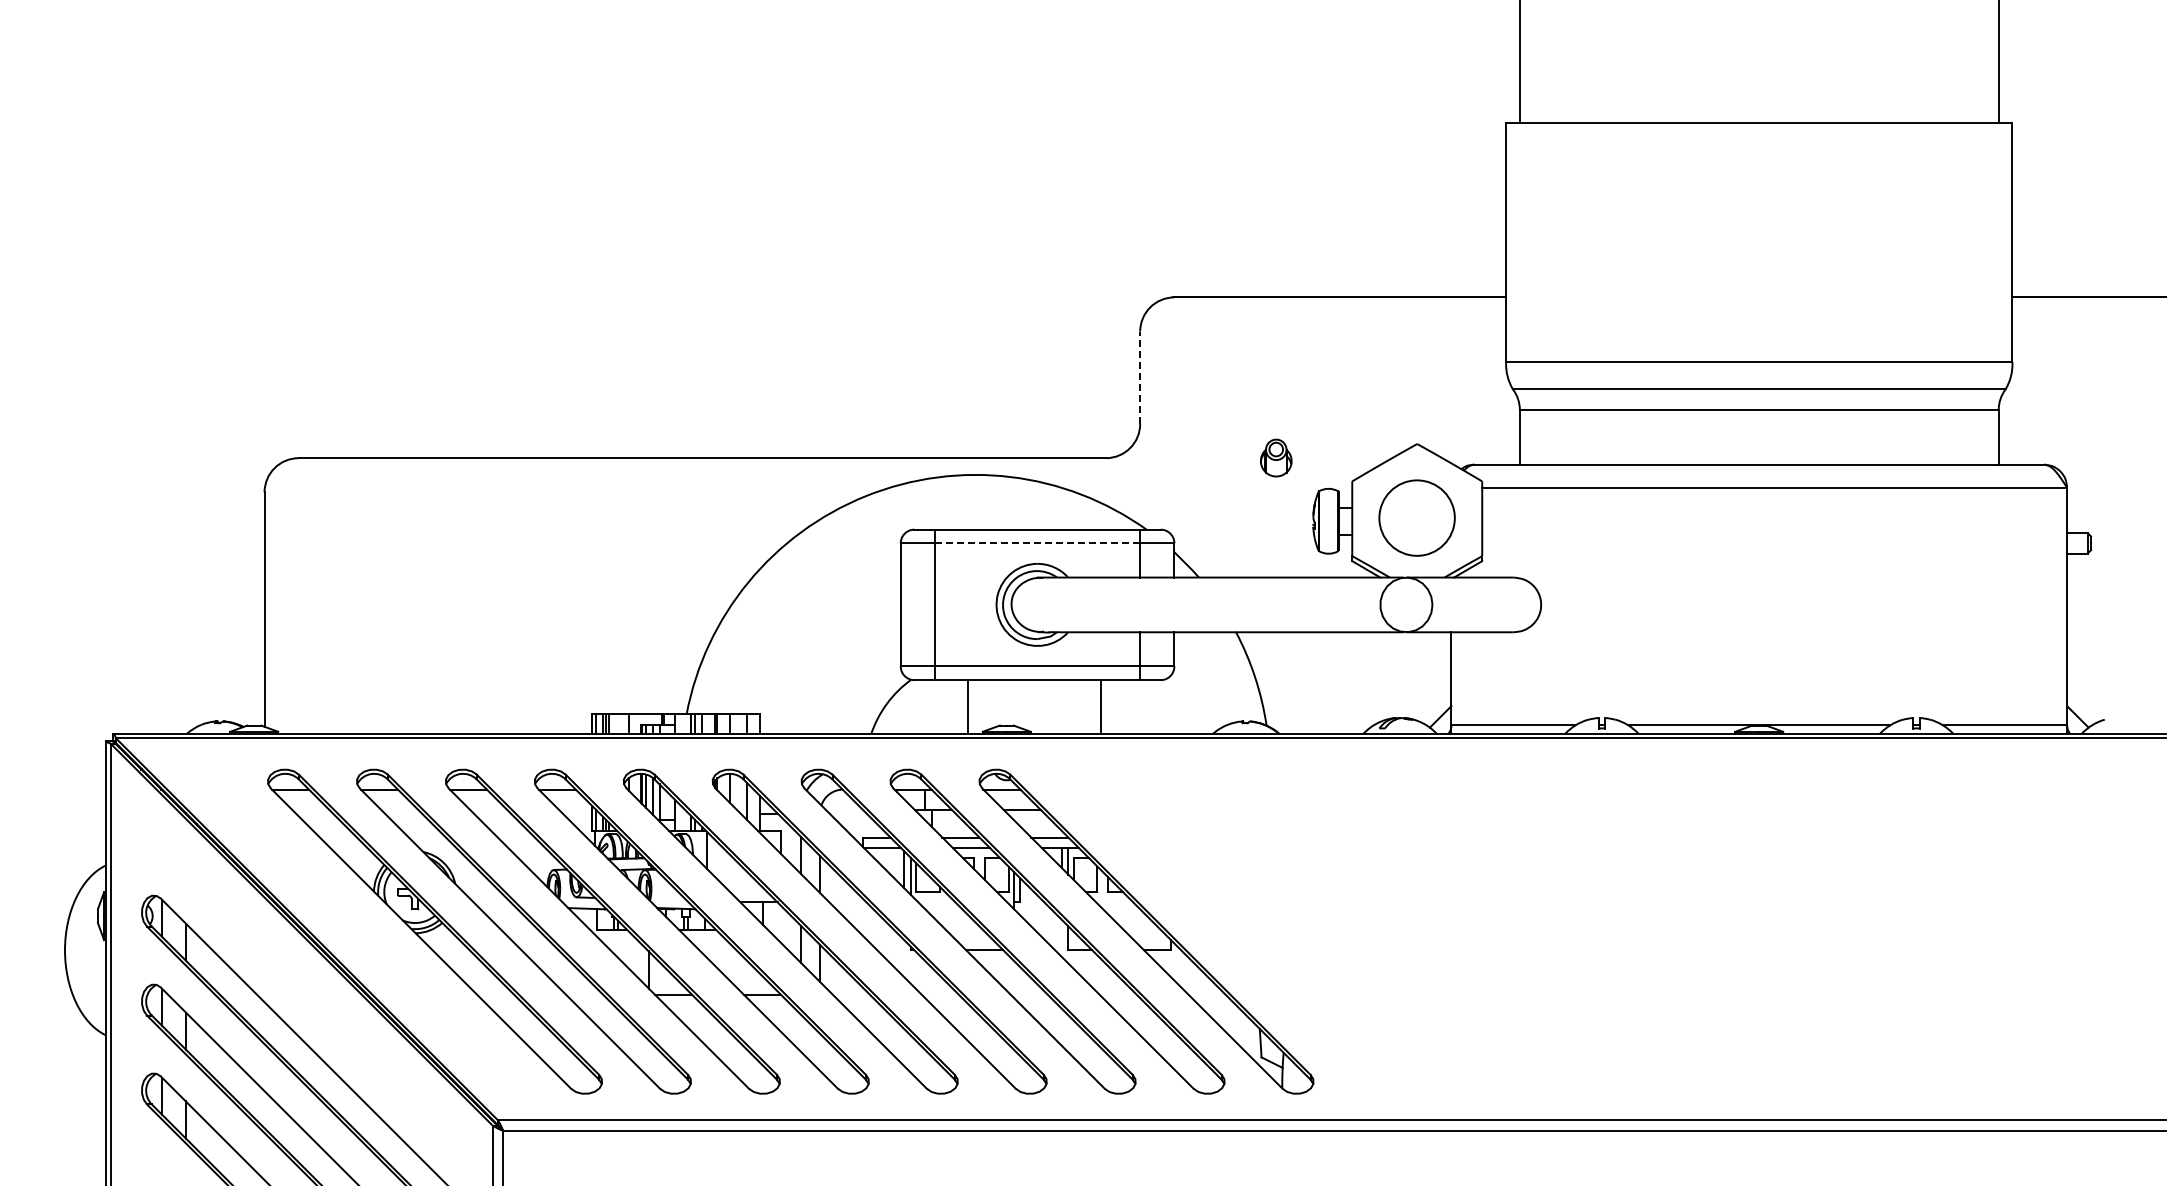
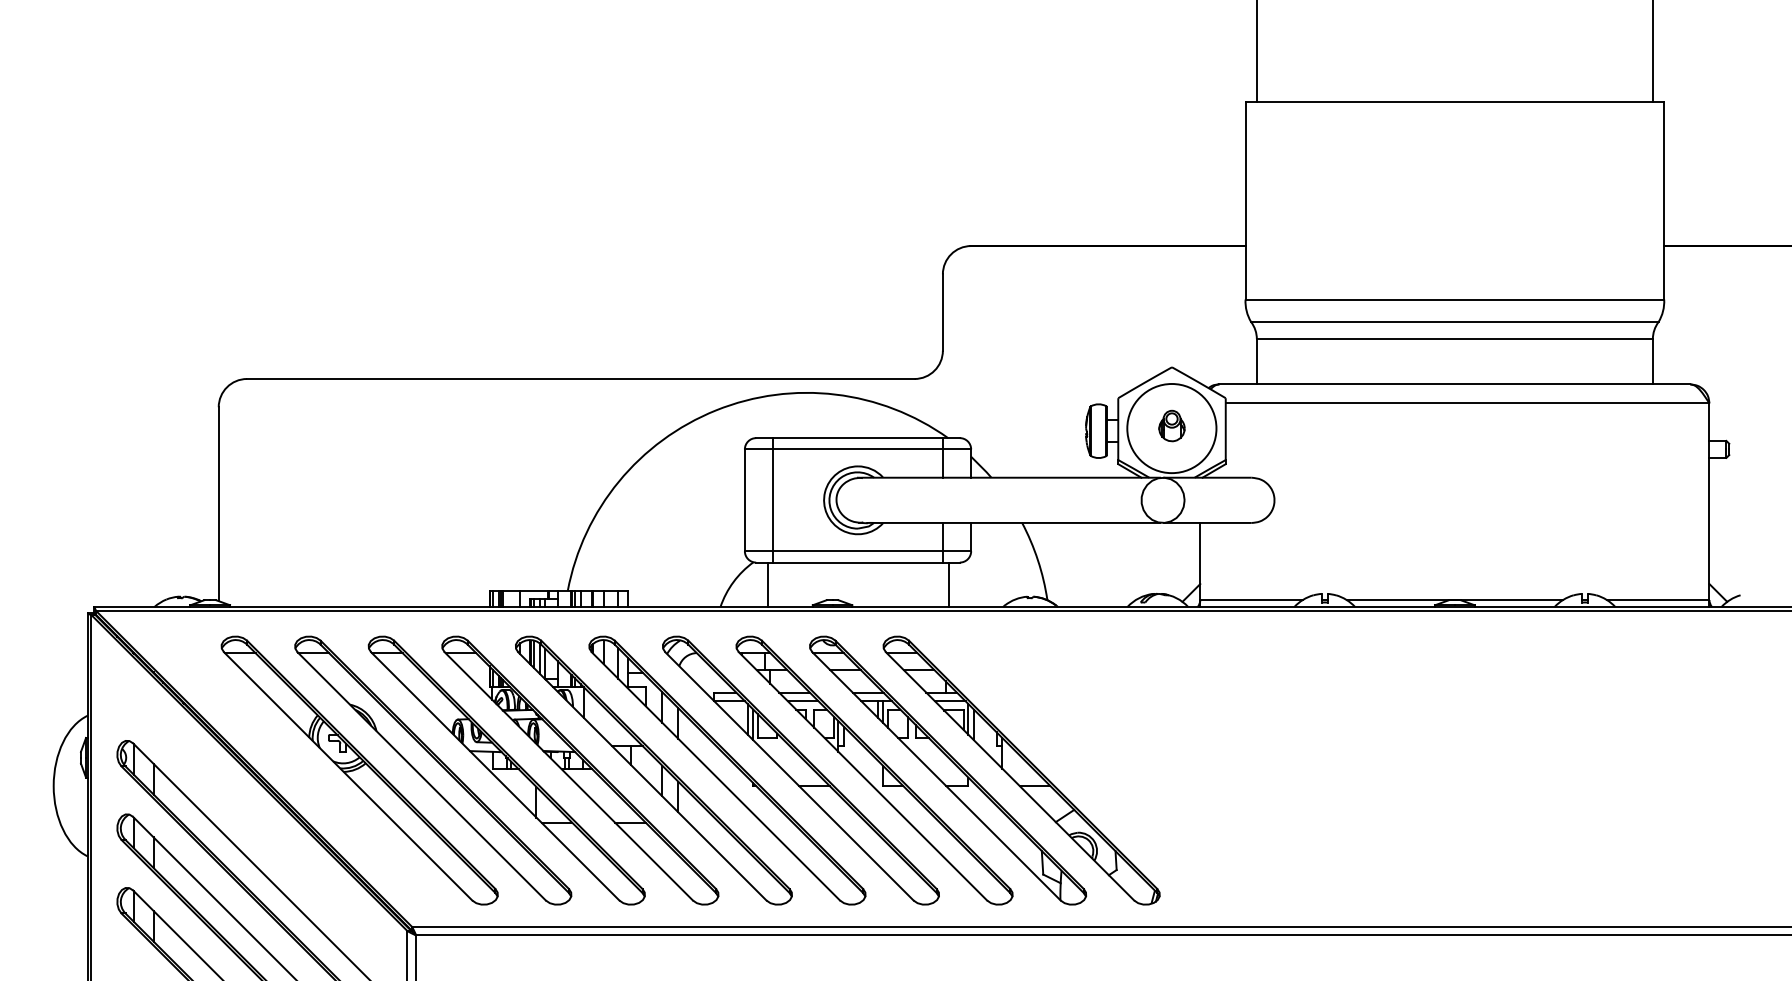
line: (1140, 377) -> (943, 312), dashed -> solid
part: (1276, 457) -> (1172, 425), moved
circle: (1417, 518) -> (1172, 428), size x1.43
line: (1037, 543) -> (857, 449), dashed -> solid
line: (968, 706) -> (767, 584), moved
line: (1101, 706) -> (948, 584), moved
part: (1235, 931) -> (1021, 770), added

